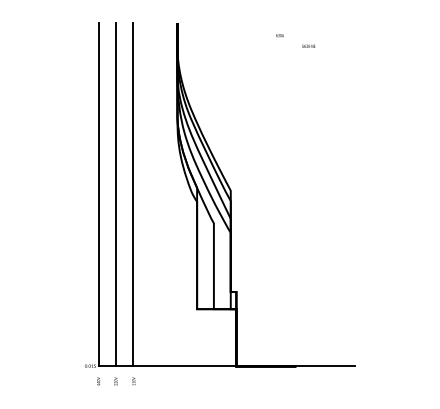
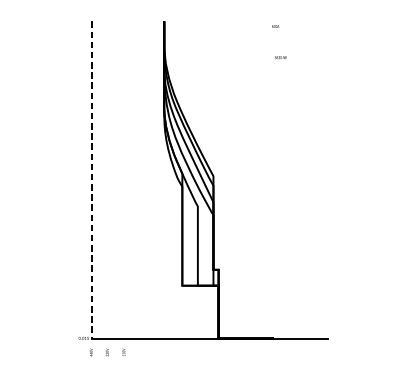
text: (279, 35) -> (275, 26), moved
text: (308, 45) -> (280, 56), moved
line: (98, 194) -> (91, 179), solid -> dashed
line: (116, 194) -> (107, 179), removed
line: (133, 194) -> (123, 179), removed

